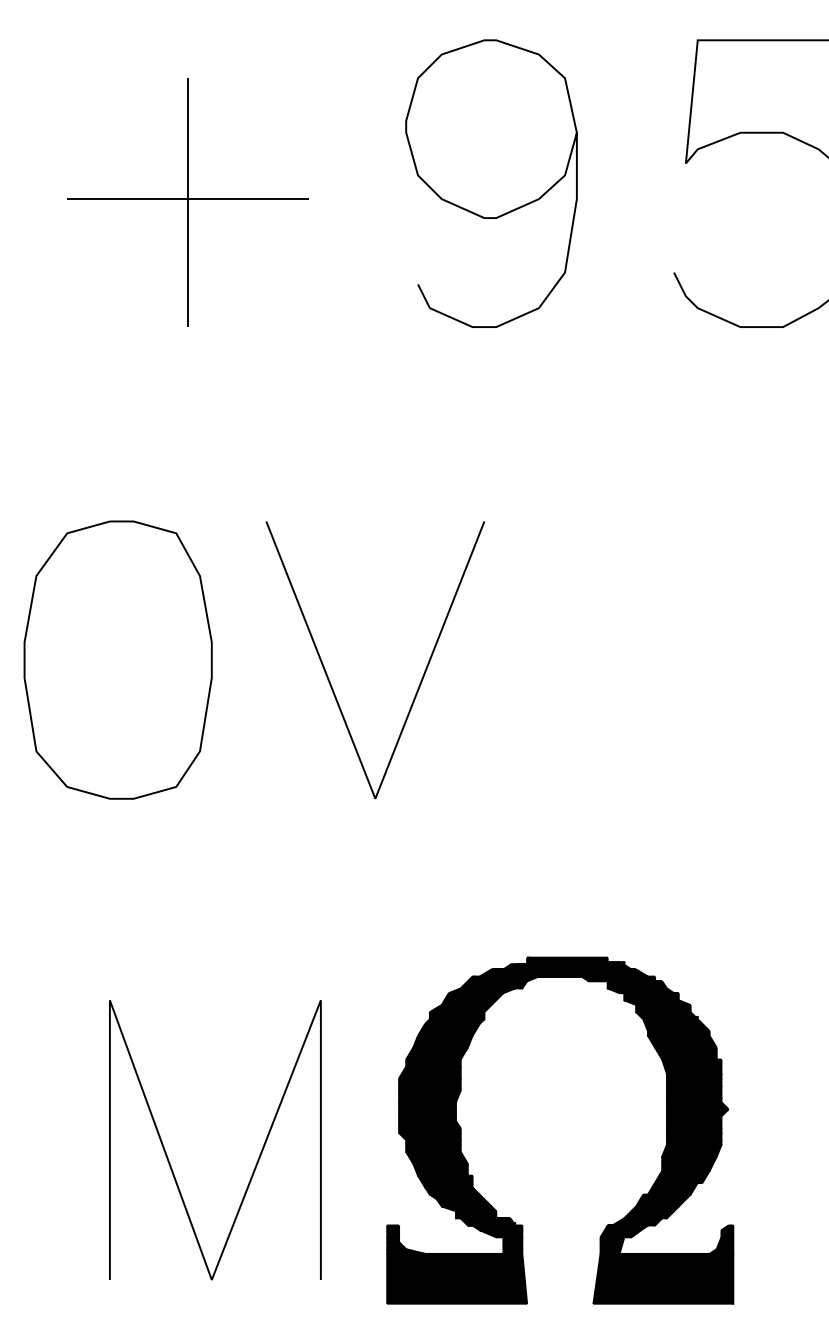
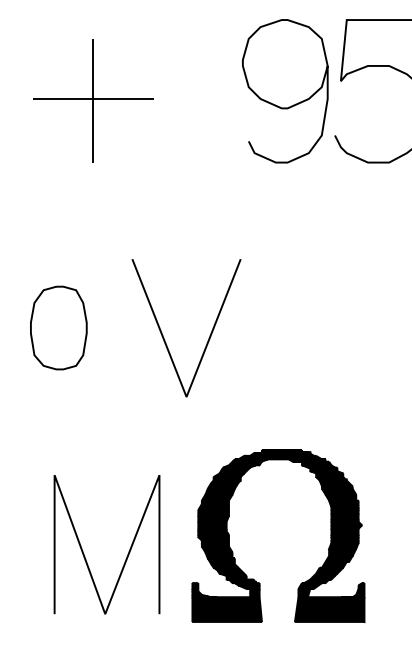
curve: (504, 212) -> (291, 105), moved
part: (117, 658) -> (58, 327), size x0.6
line: (258, 1153) -> (128, 551), moved
part: (469, 1163) -> (233, 552), moved

